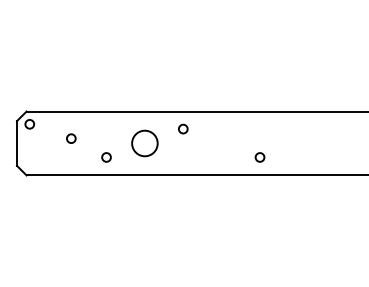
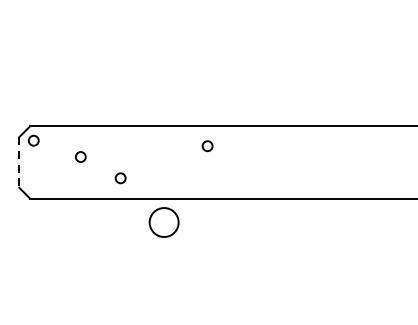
line: (17, 143) -> (19, 162), solid -> dashed
circle: (144, 143) -> (163, 222), moved
circle: (259, 157) -> (293, 178), removed

